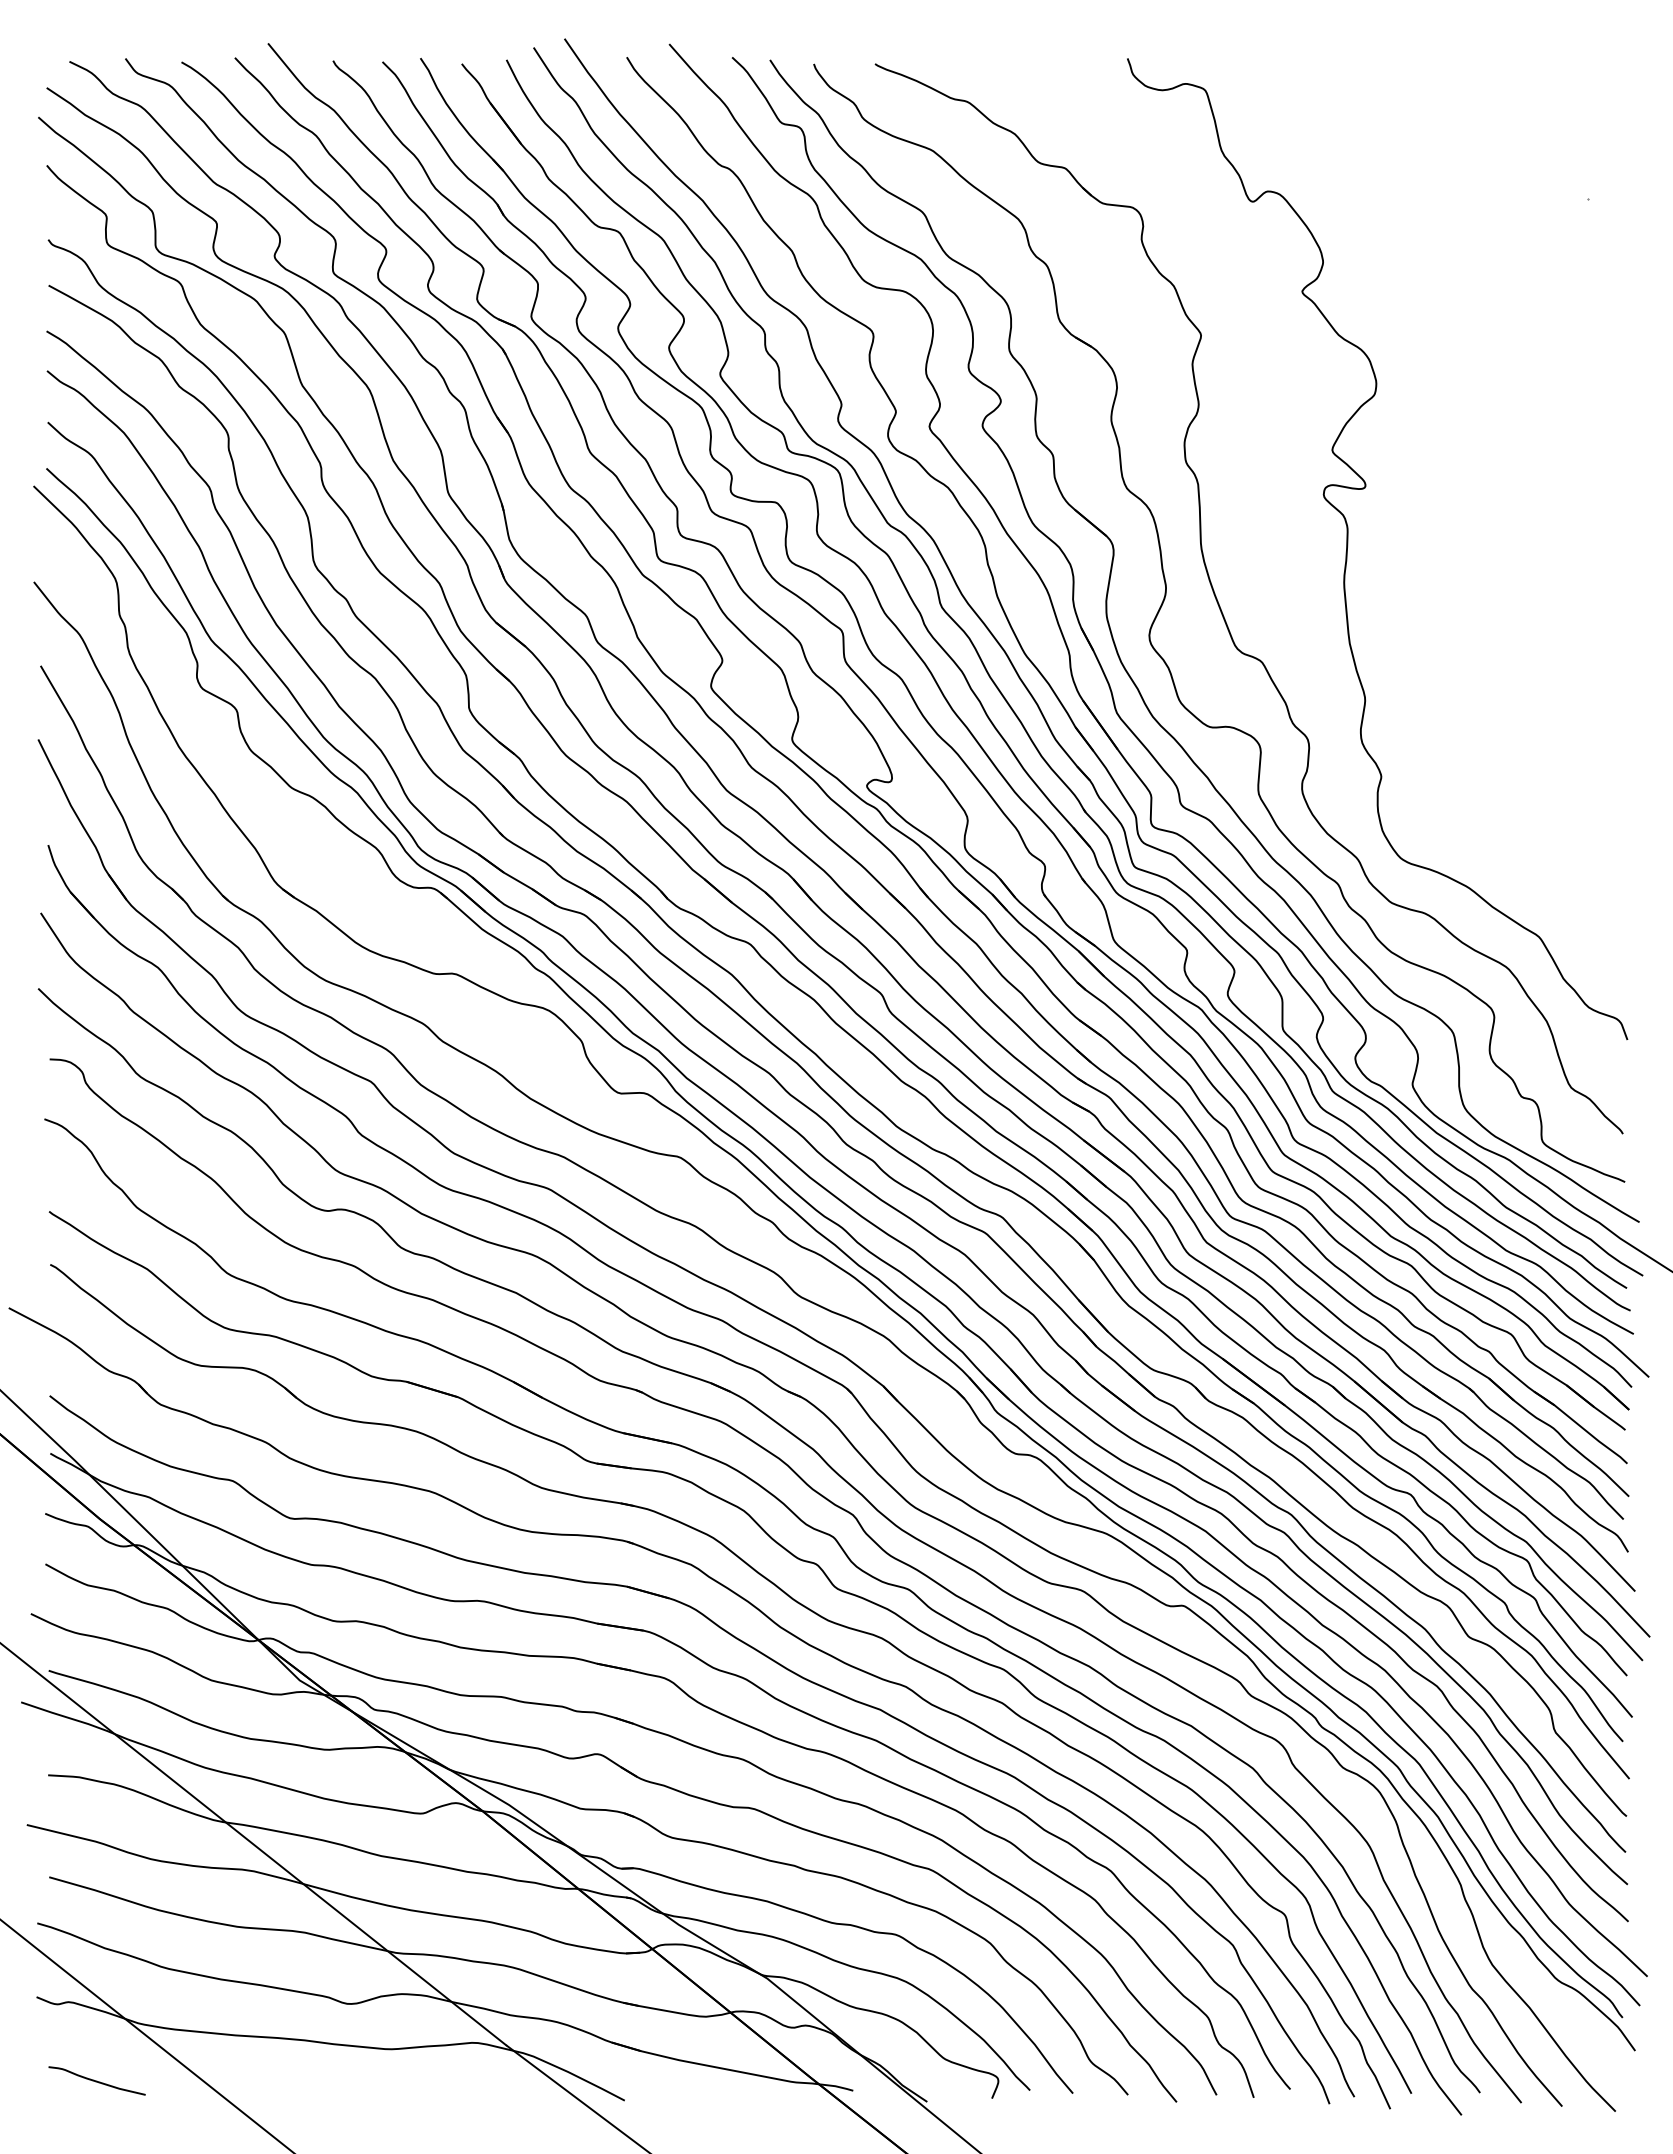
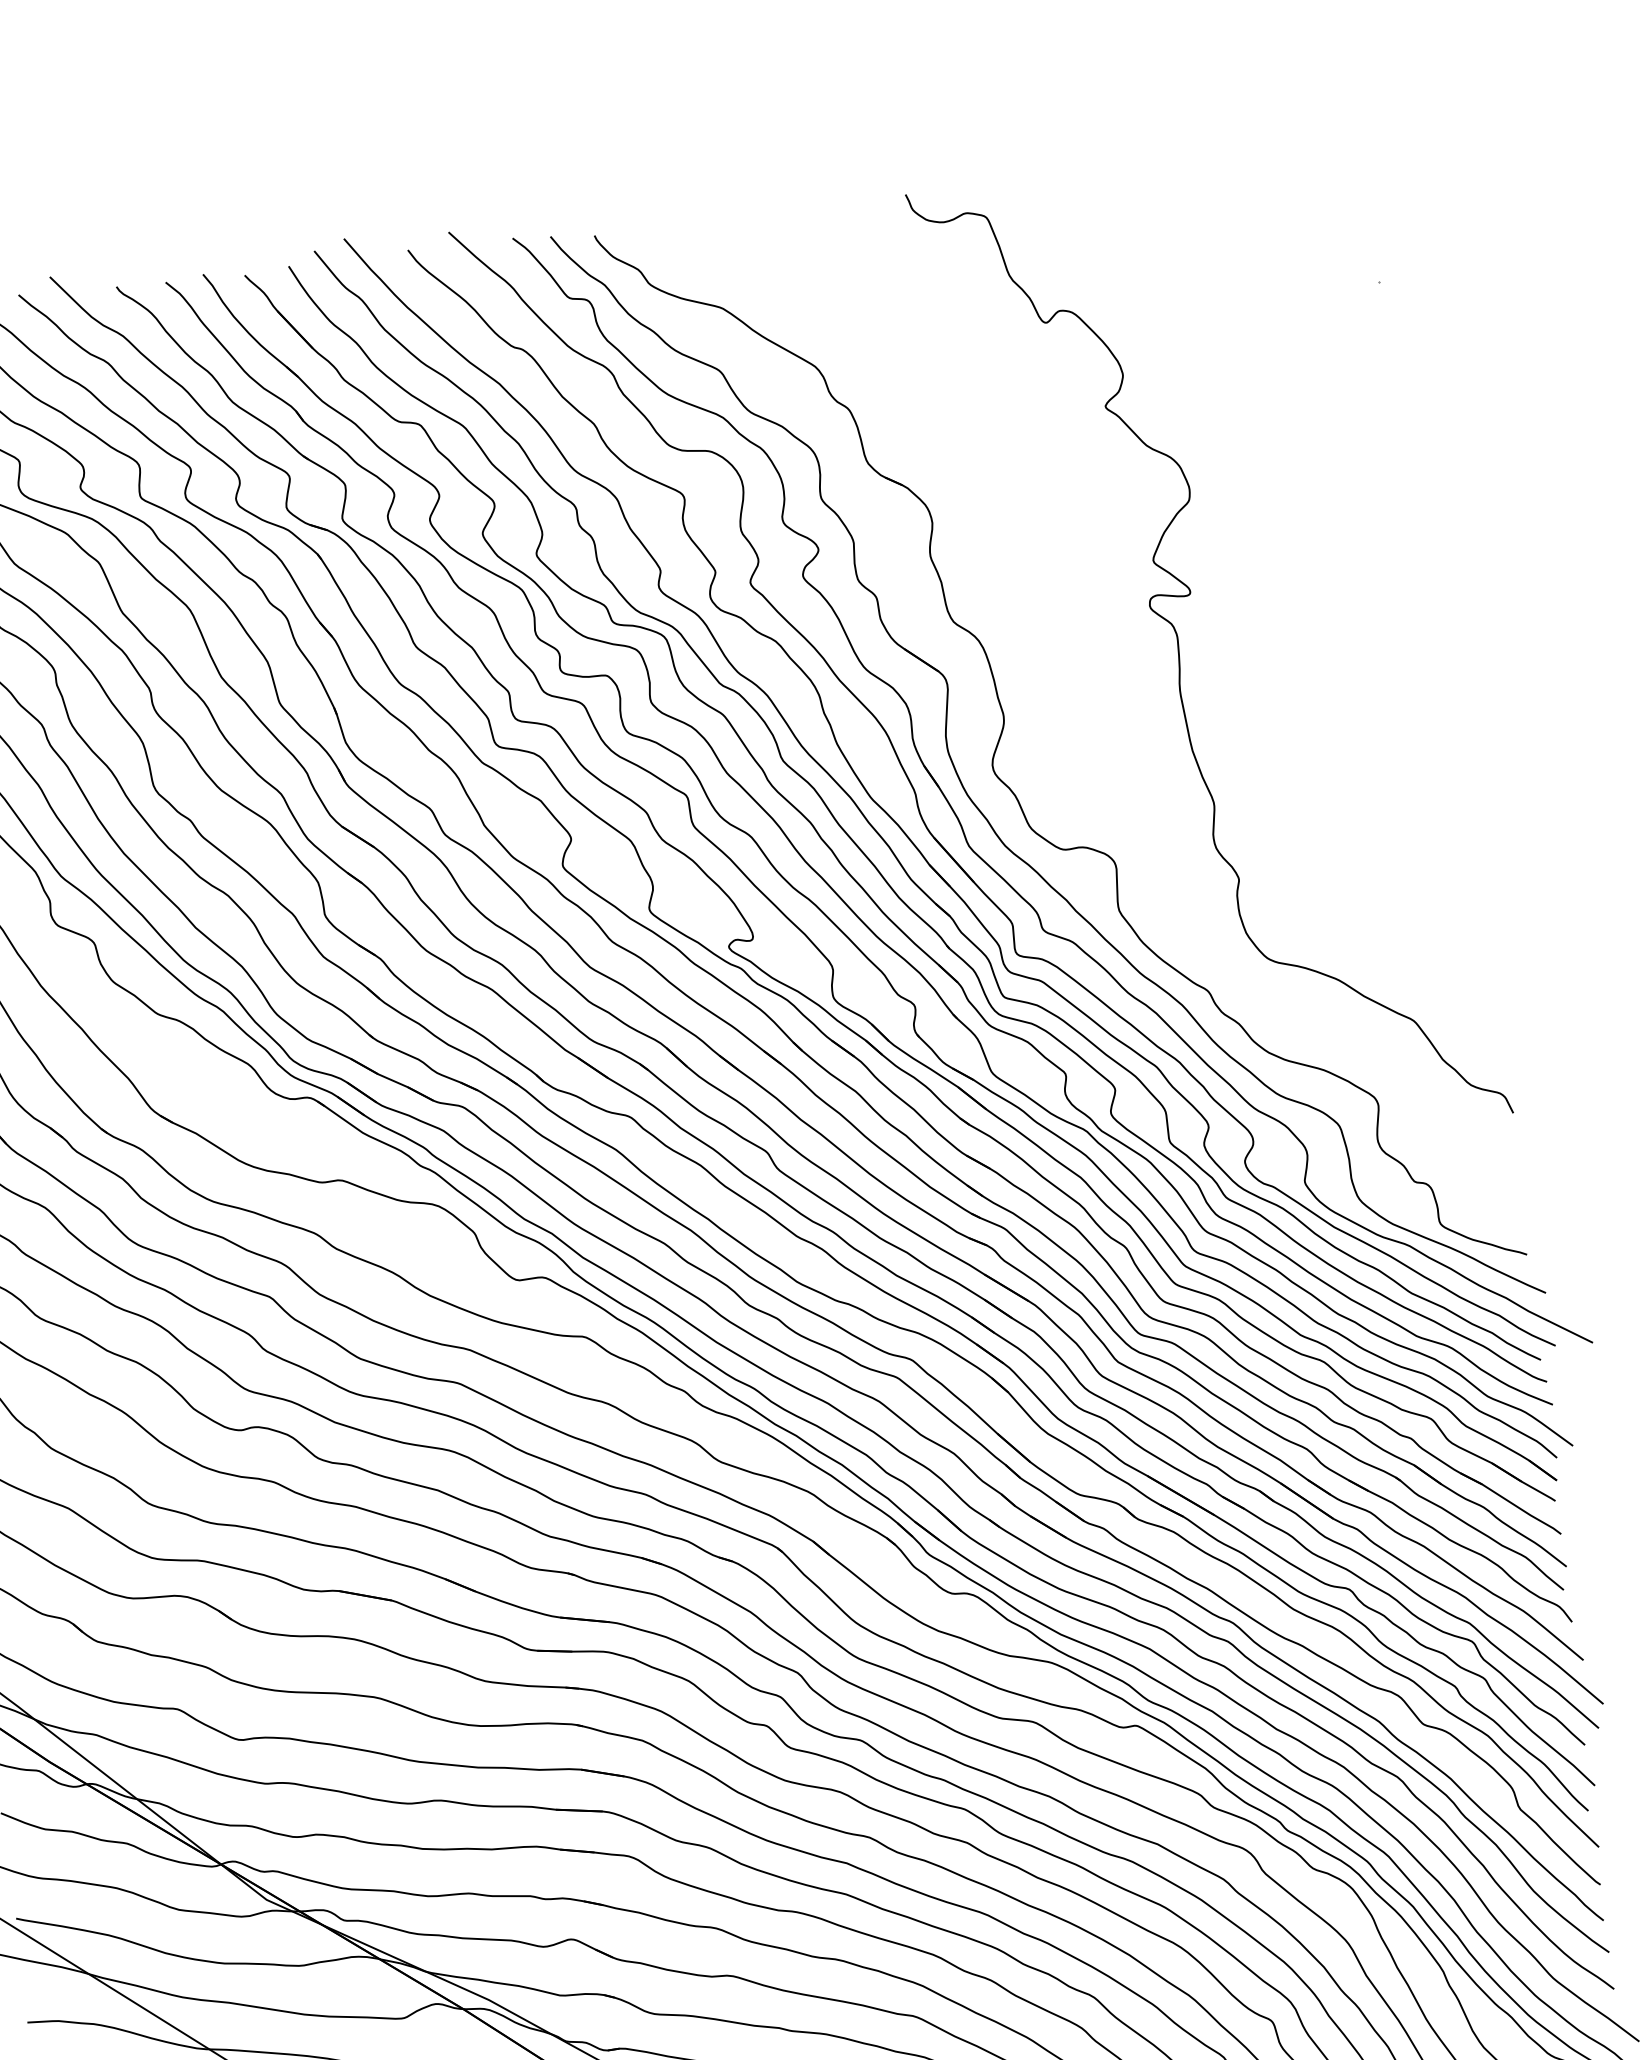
part: (1221, 608) -> (1061, 730), removed

